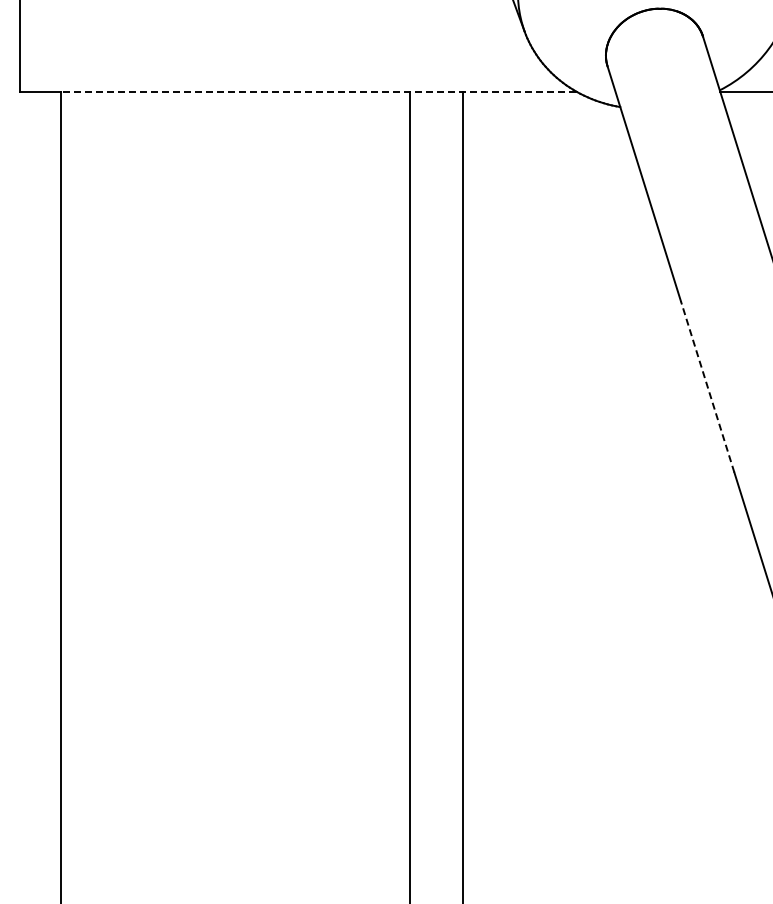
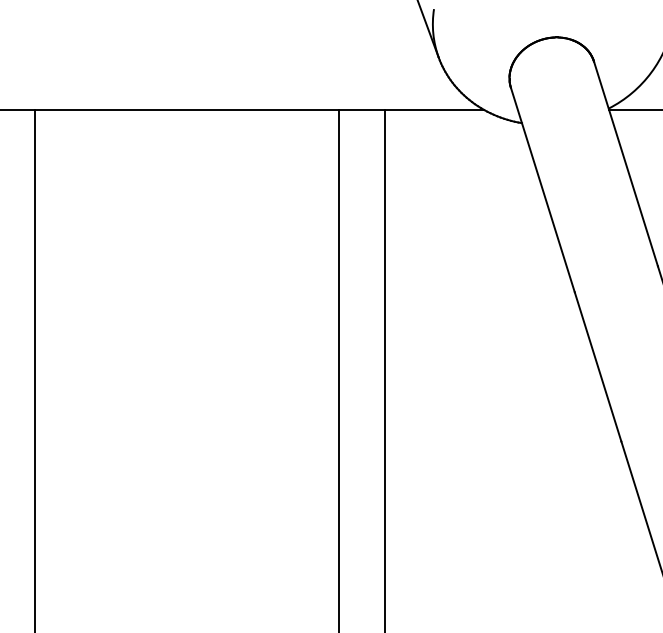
line: (318, 91) -> (259, 109), dashed -> solid
line: (707, 386) -> (597, 366), dashed -> solid

